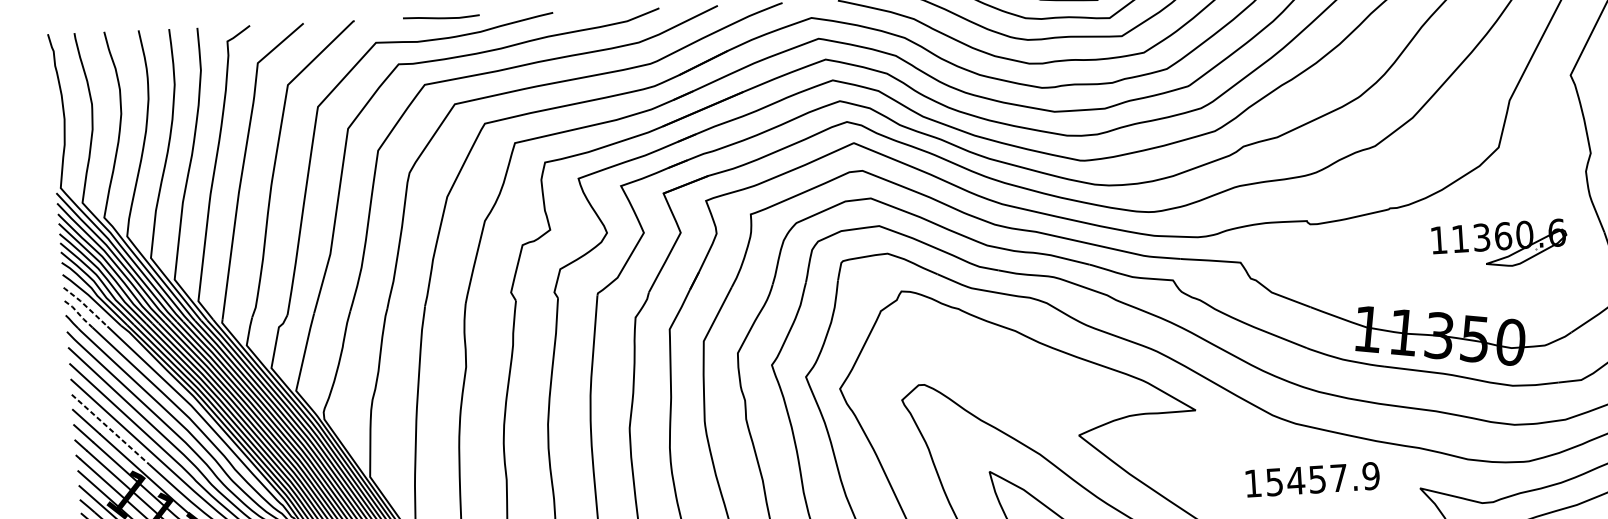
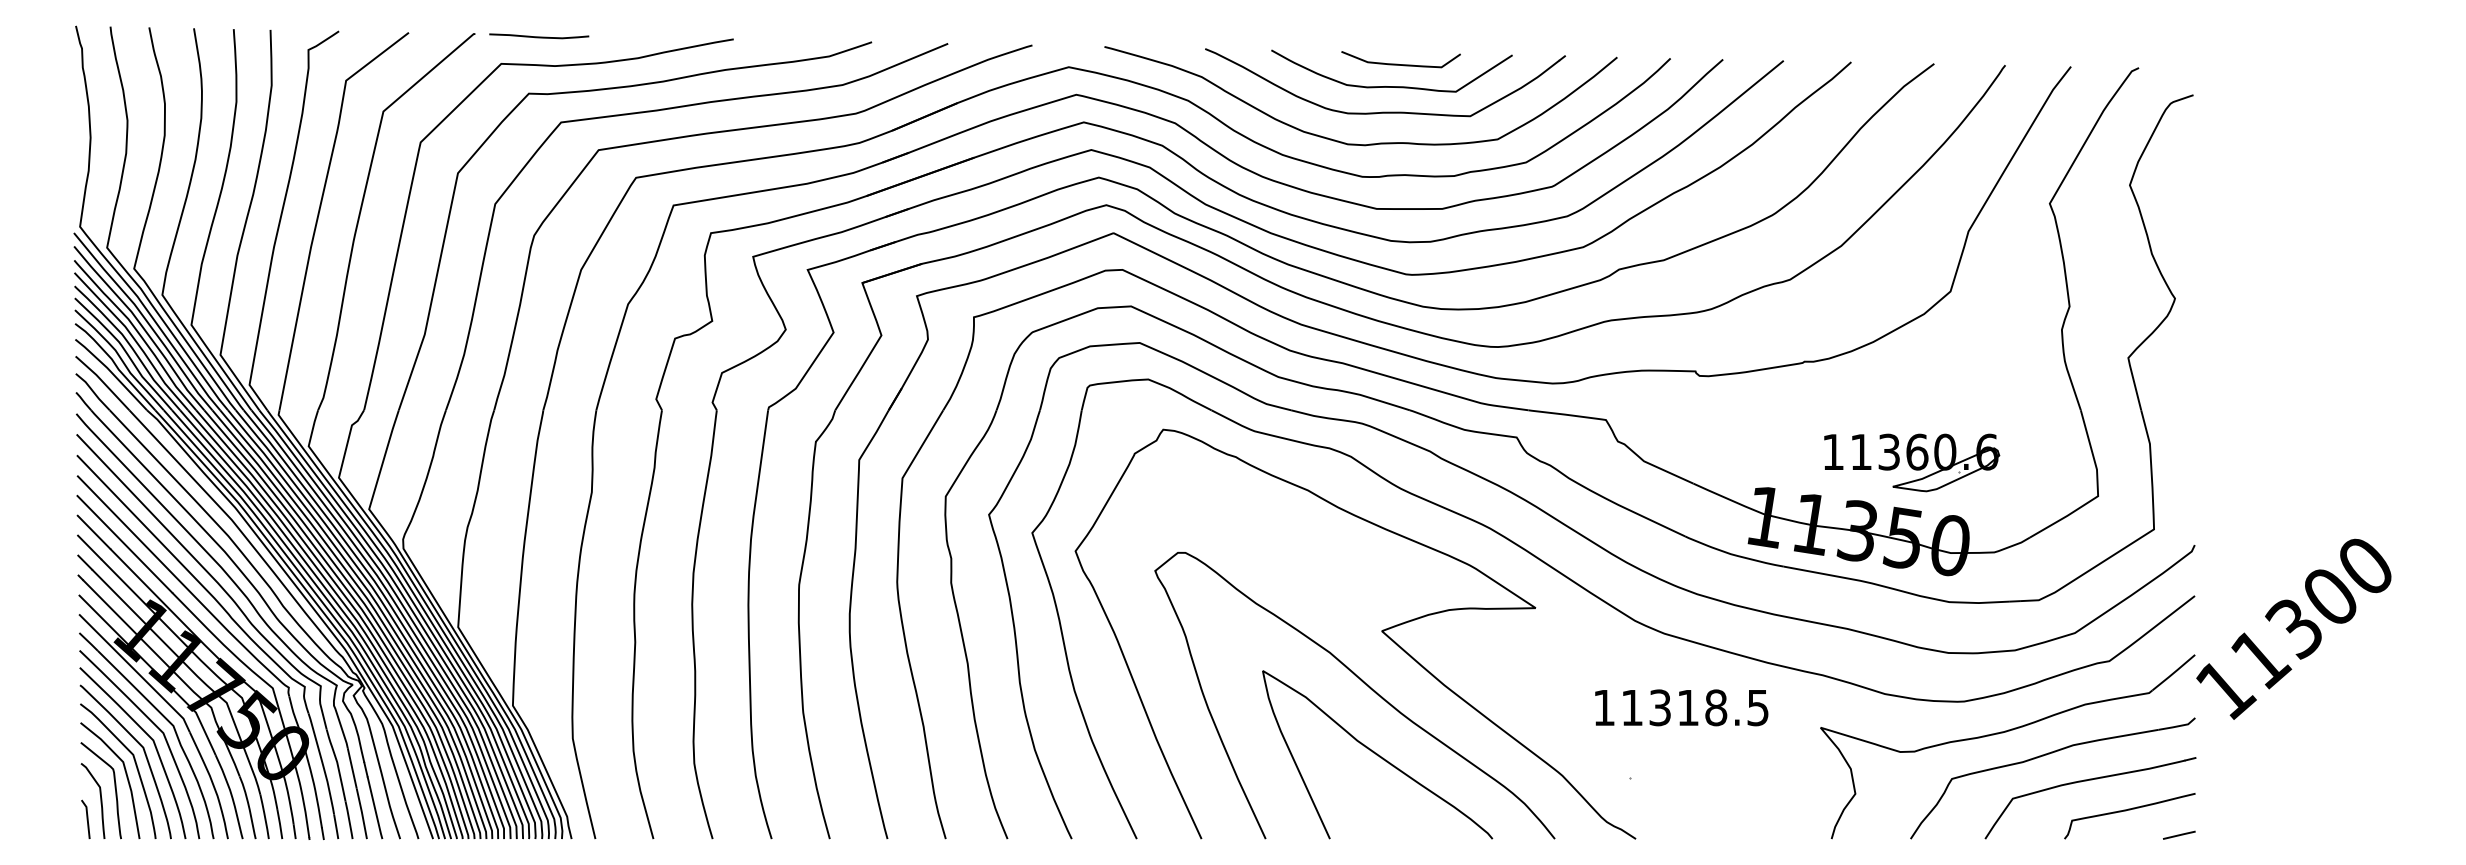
curve: (441, 17) -> (539, 36), moved
part: (1500, 244) -> (1912, 462), moved
line: (85, 305) -> (102, 381), dashed -> solid
line: (79, 313) -> (93, 391), dashed -> solid
line: (110, 429) -> (124, 544), dashed -> solid
text: (1323, 478) -> (1695, 707), 15457.9 -> 11318.5

